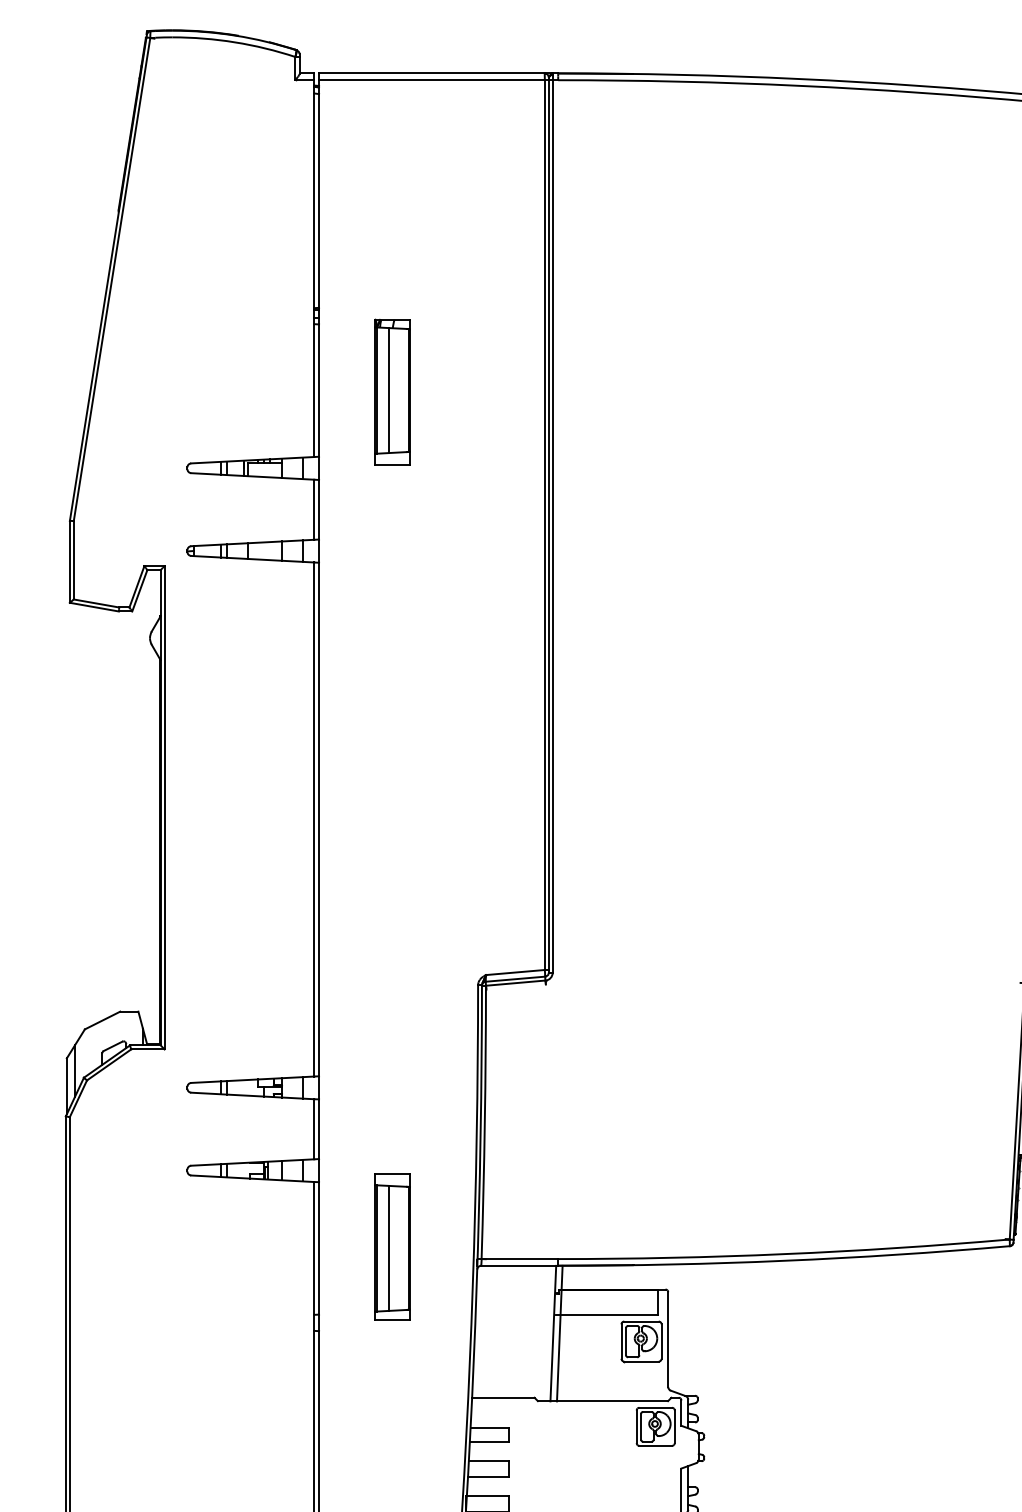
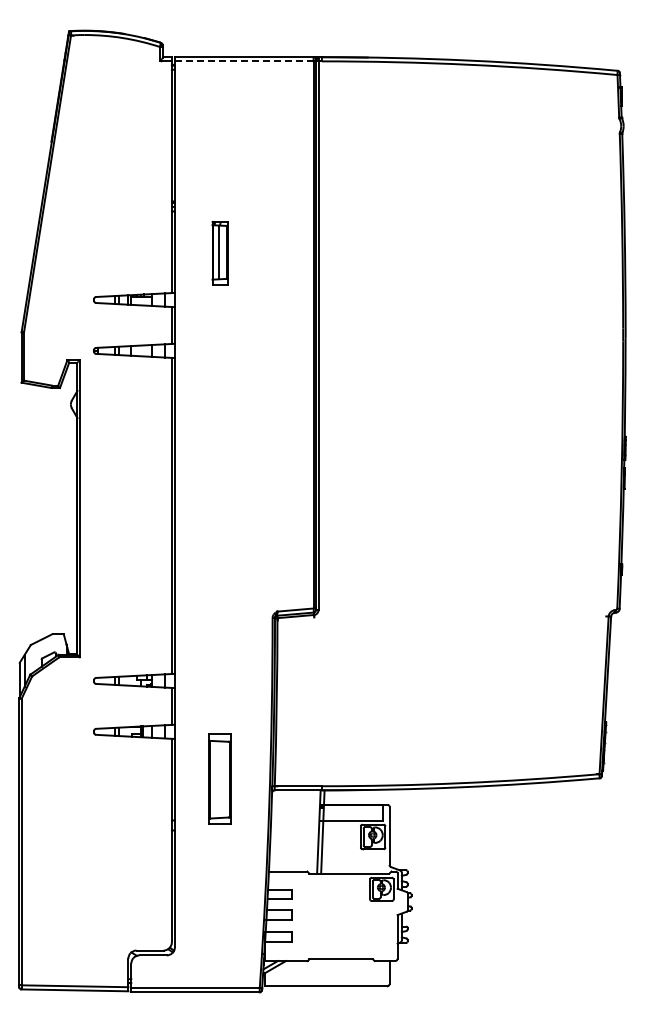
line: (432, 80) -> (244, 61), solid -> dashed
part: (391, 391) -> (219, 252), size x0.7
line: (388, 1248) -> (217, 779), removed

